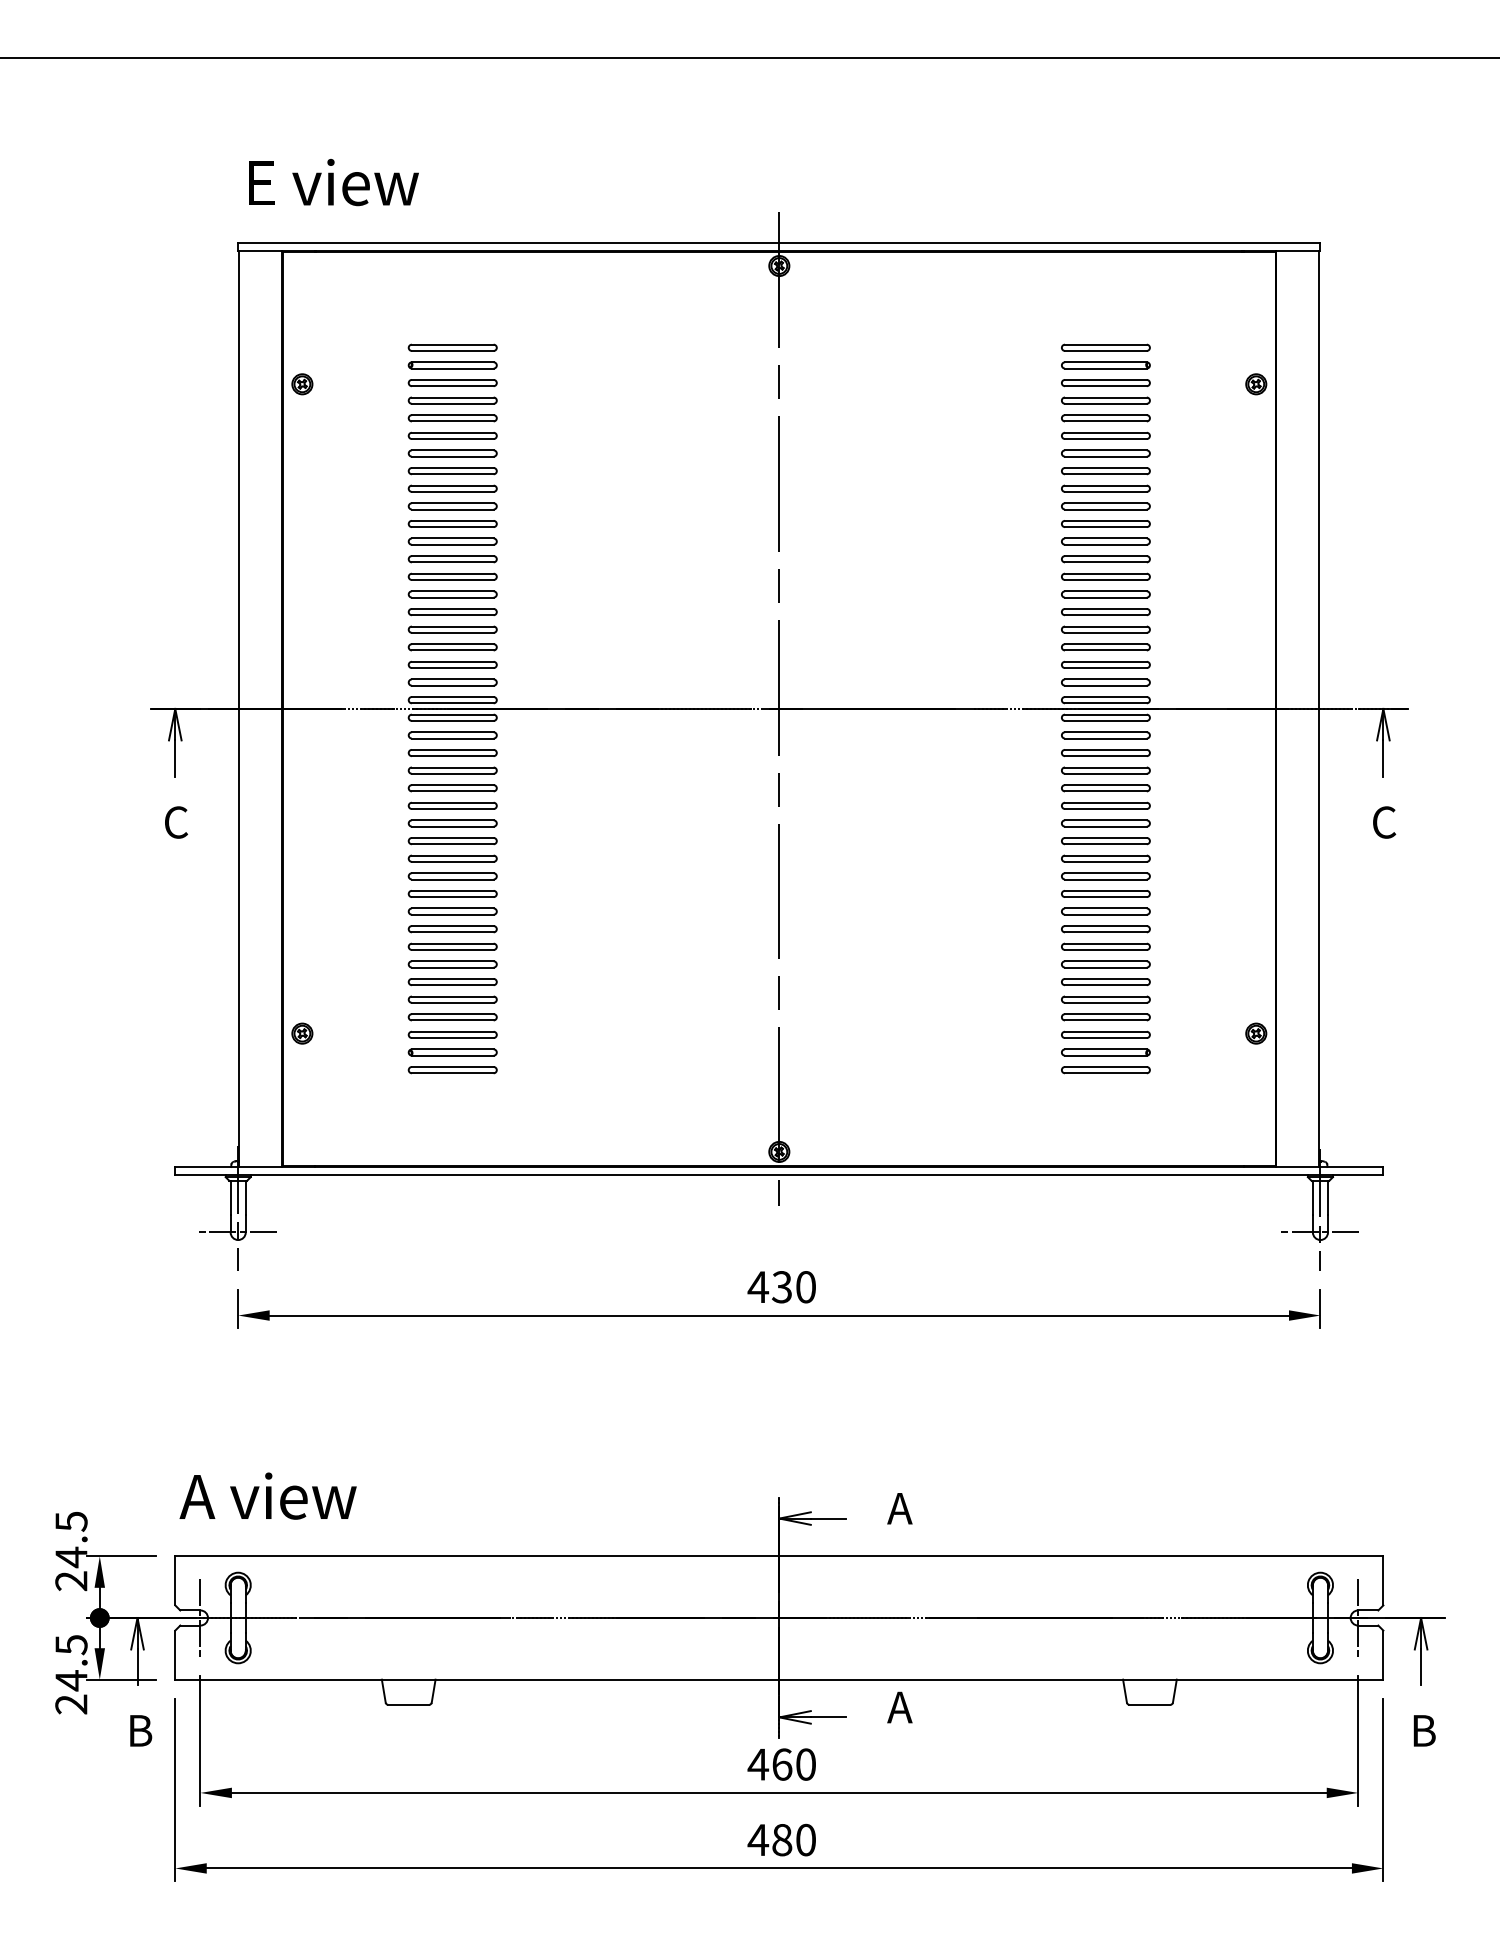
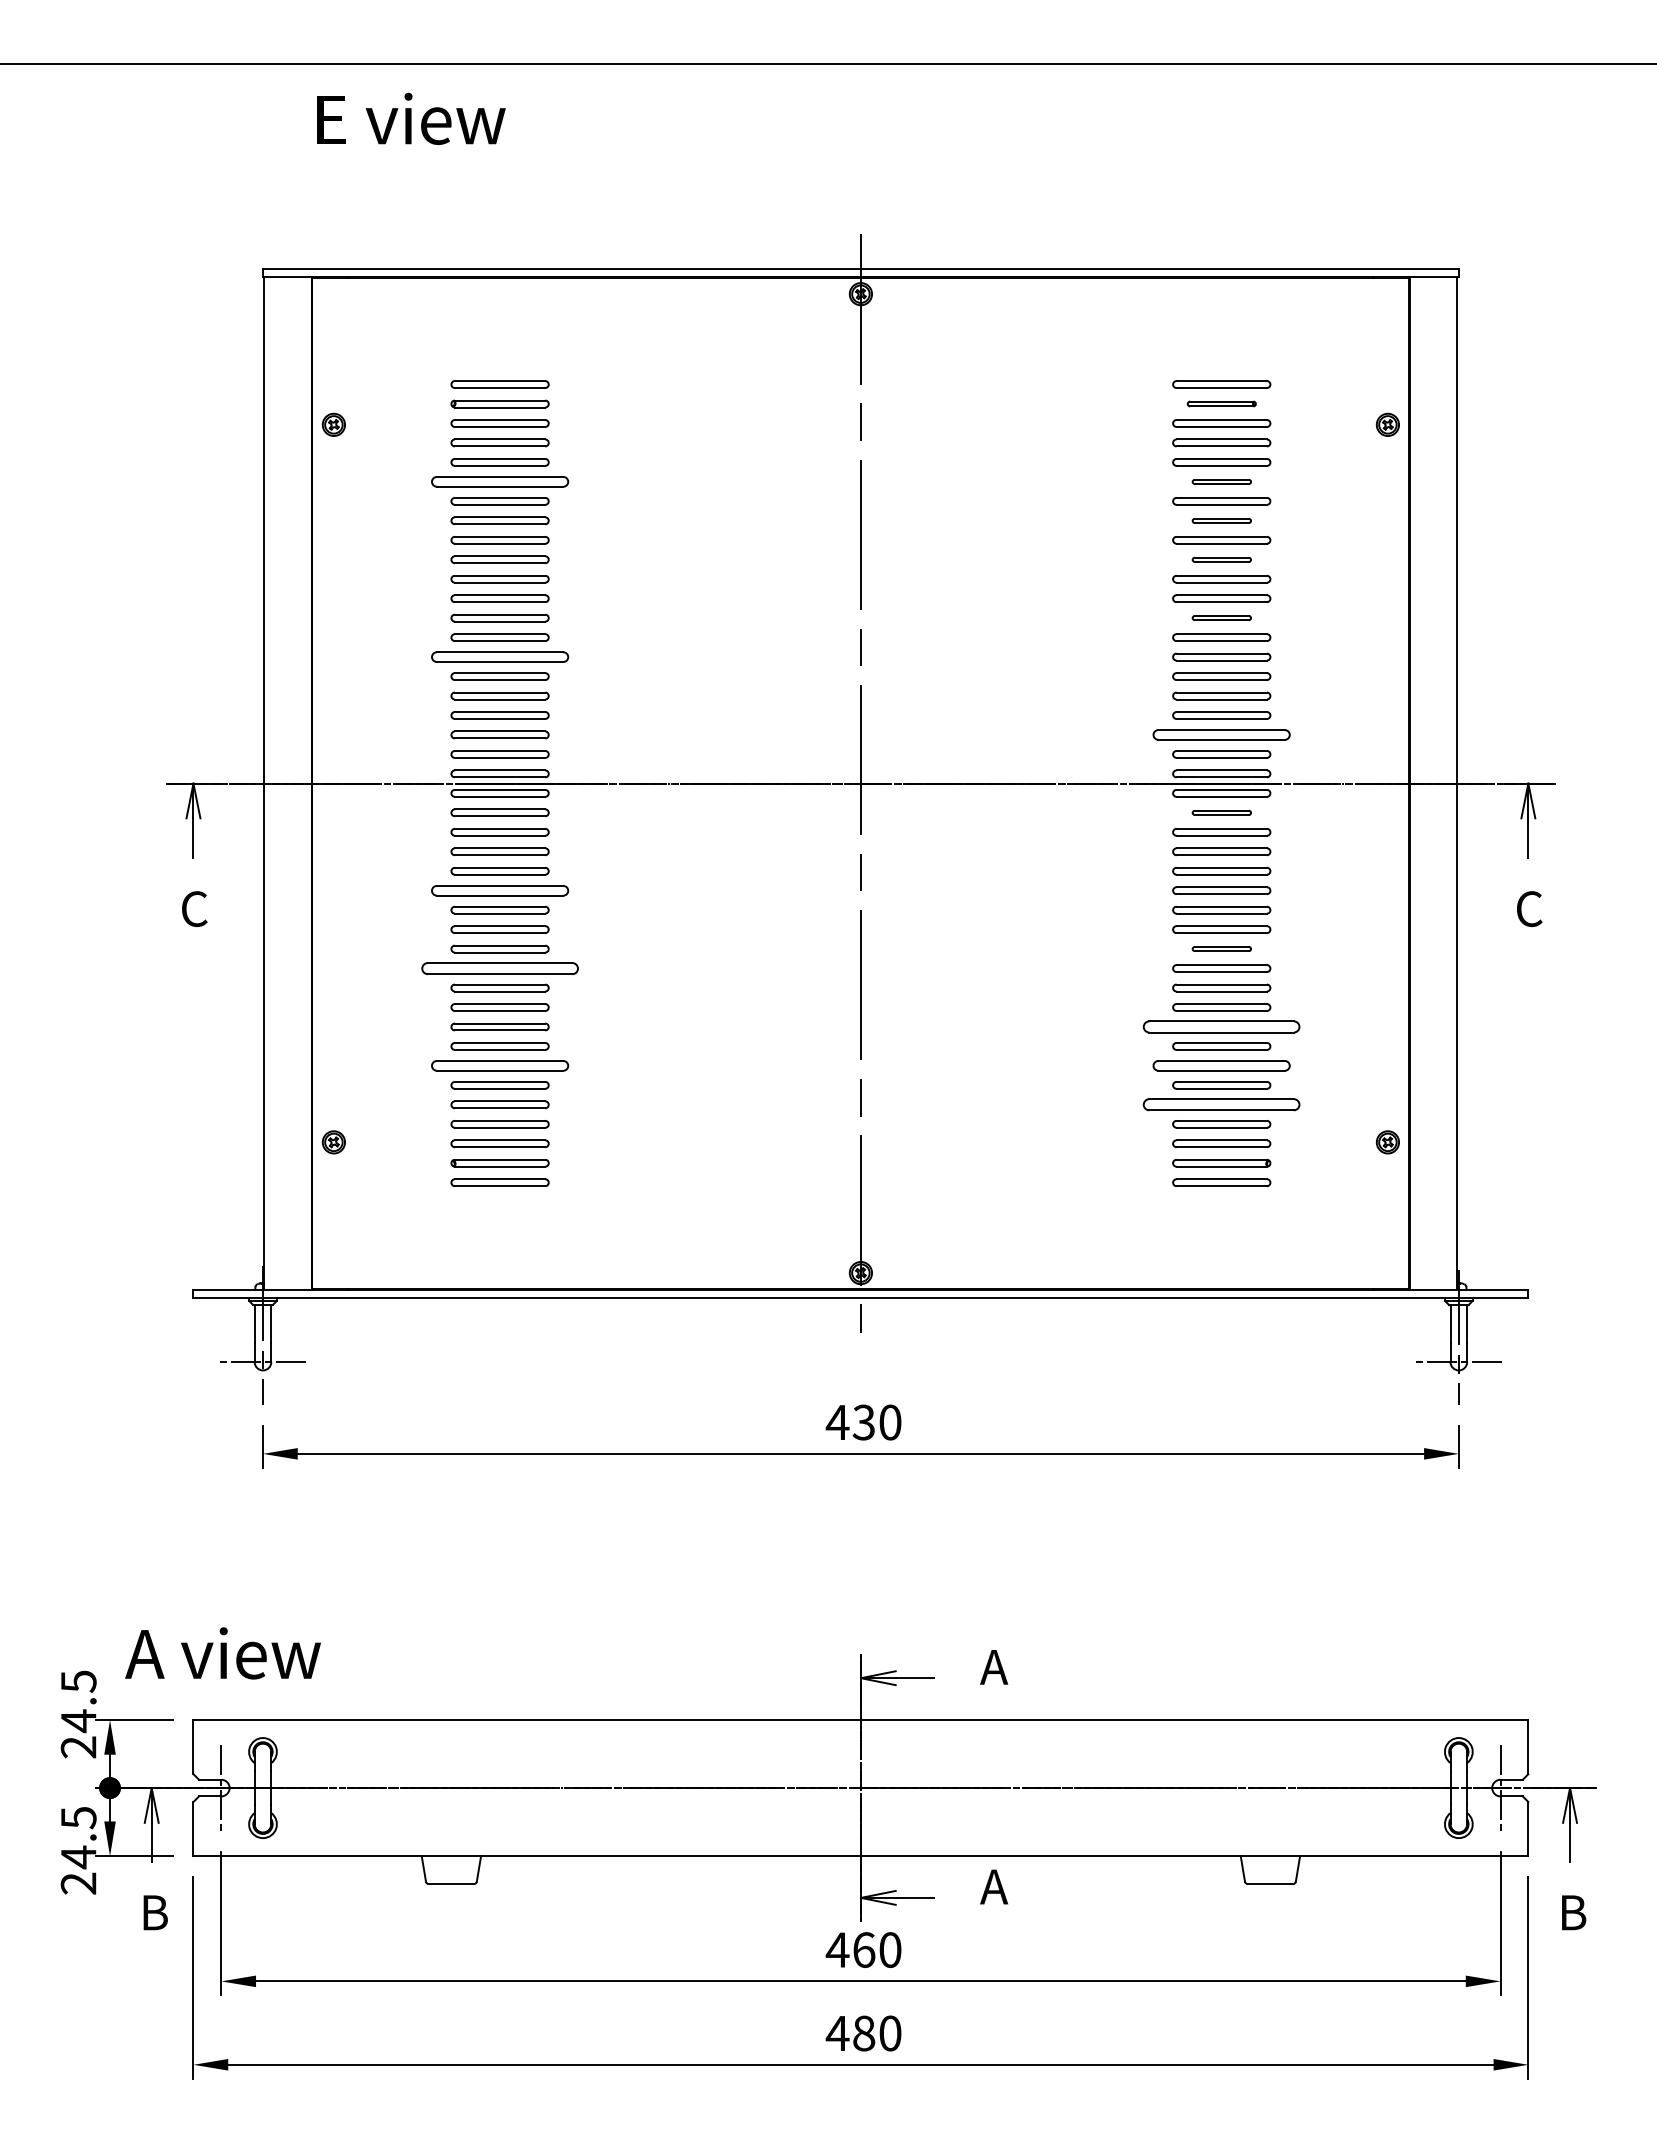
text: (333, 182) -> (411, 118), moved
part: (1105, 364) -> (1221, 403), size x0.7
part: (452, 435) -> (499, 481), size x1.4
part: (1105, 435) -> (1221, 481), size x0.6
part: (1105, 470) -> (1221, 520), size x0.6
part: (1105, 506) -> (1221, 559), size x0.6
part: (1105, 558) -> (1221, 617), size x0.6
part: (452, 593) -> (499, 656), size x1.4
part: (1105, 664) -> (1221, 734), size x1.4
part: (1105, 735) -> (1221, 812), size x0.6
part: (452, 805) -> (499, 890), size x1.4
part: (1105, 858) -> (1221, 948), size x0.6
part: (452, 876) -> (499, 968), size x1.6
part: (1105, 928) -> (1221, 1026), size x1.6
part: (452, 964) -> (499, 1065), size x1.4
part: (1105, 964) -> (1221, 1065), size x1.4
part: (1105, 999) -> (1221, 1104), size x1.6
text: (267, 1496) -> (222, 1653), moved

